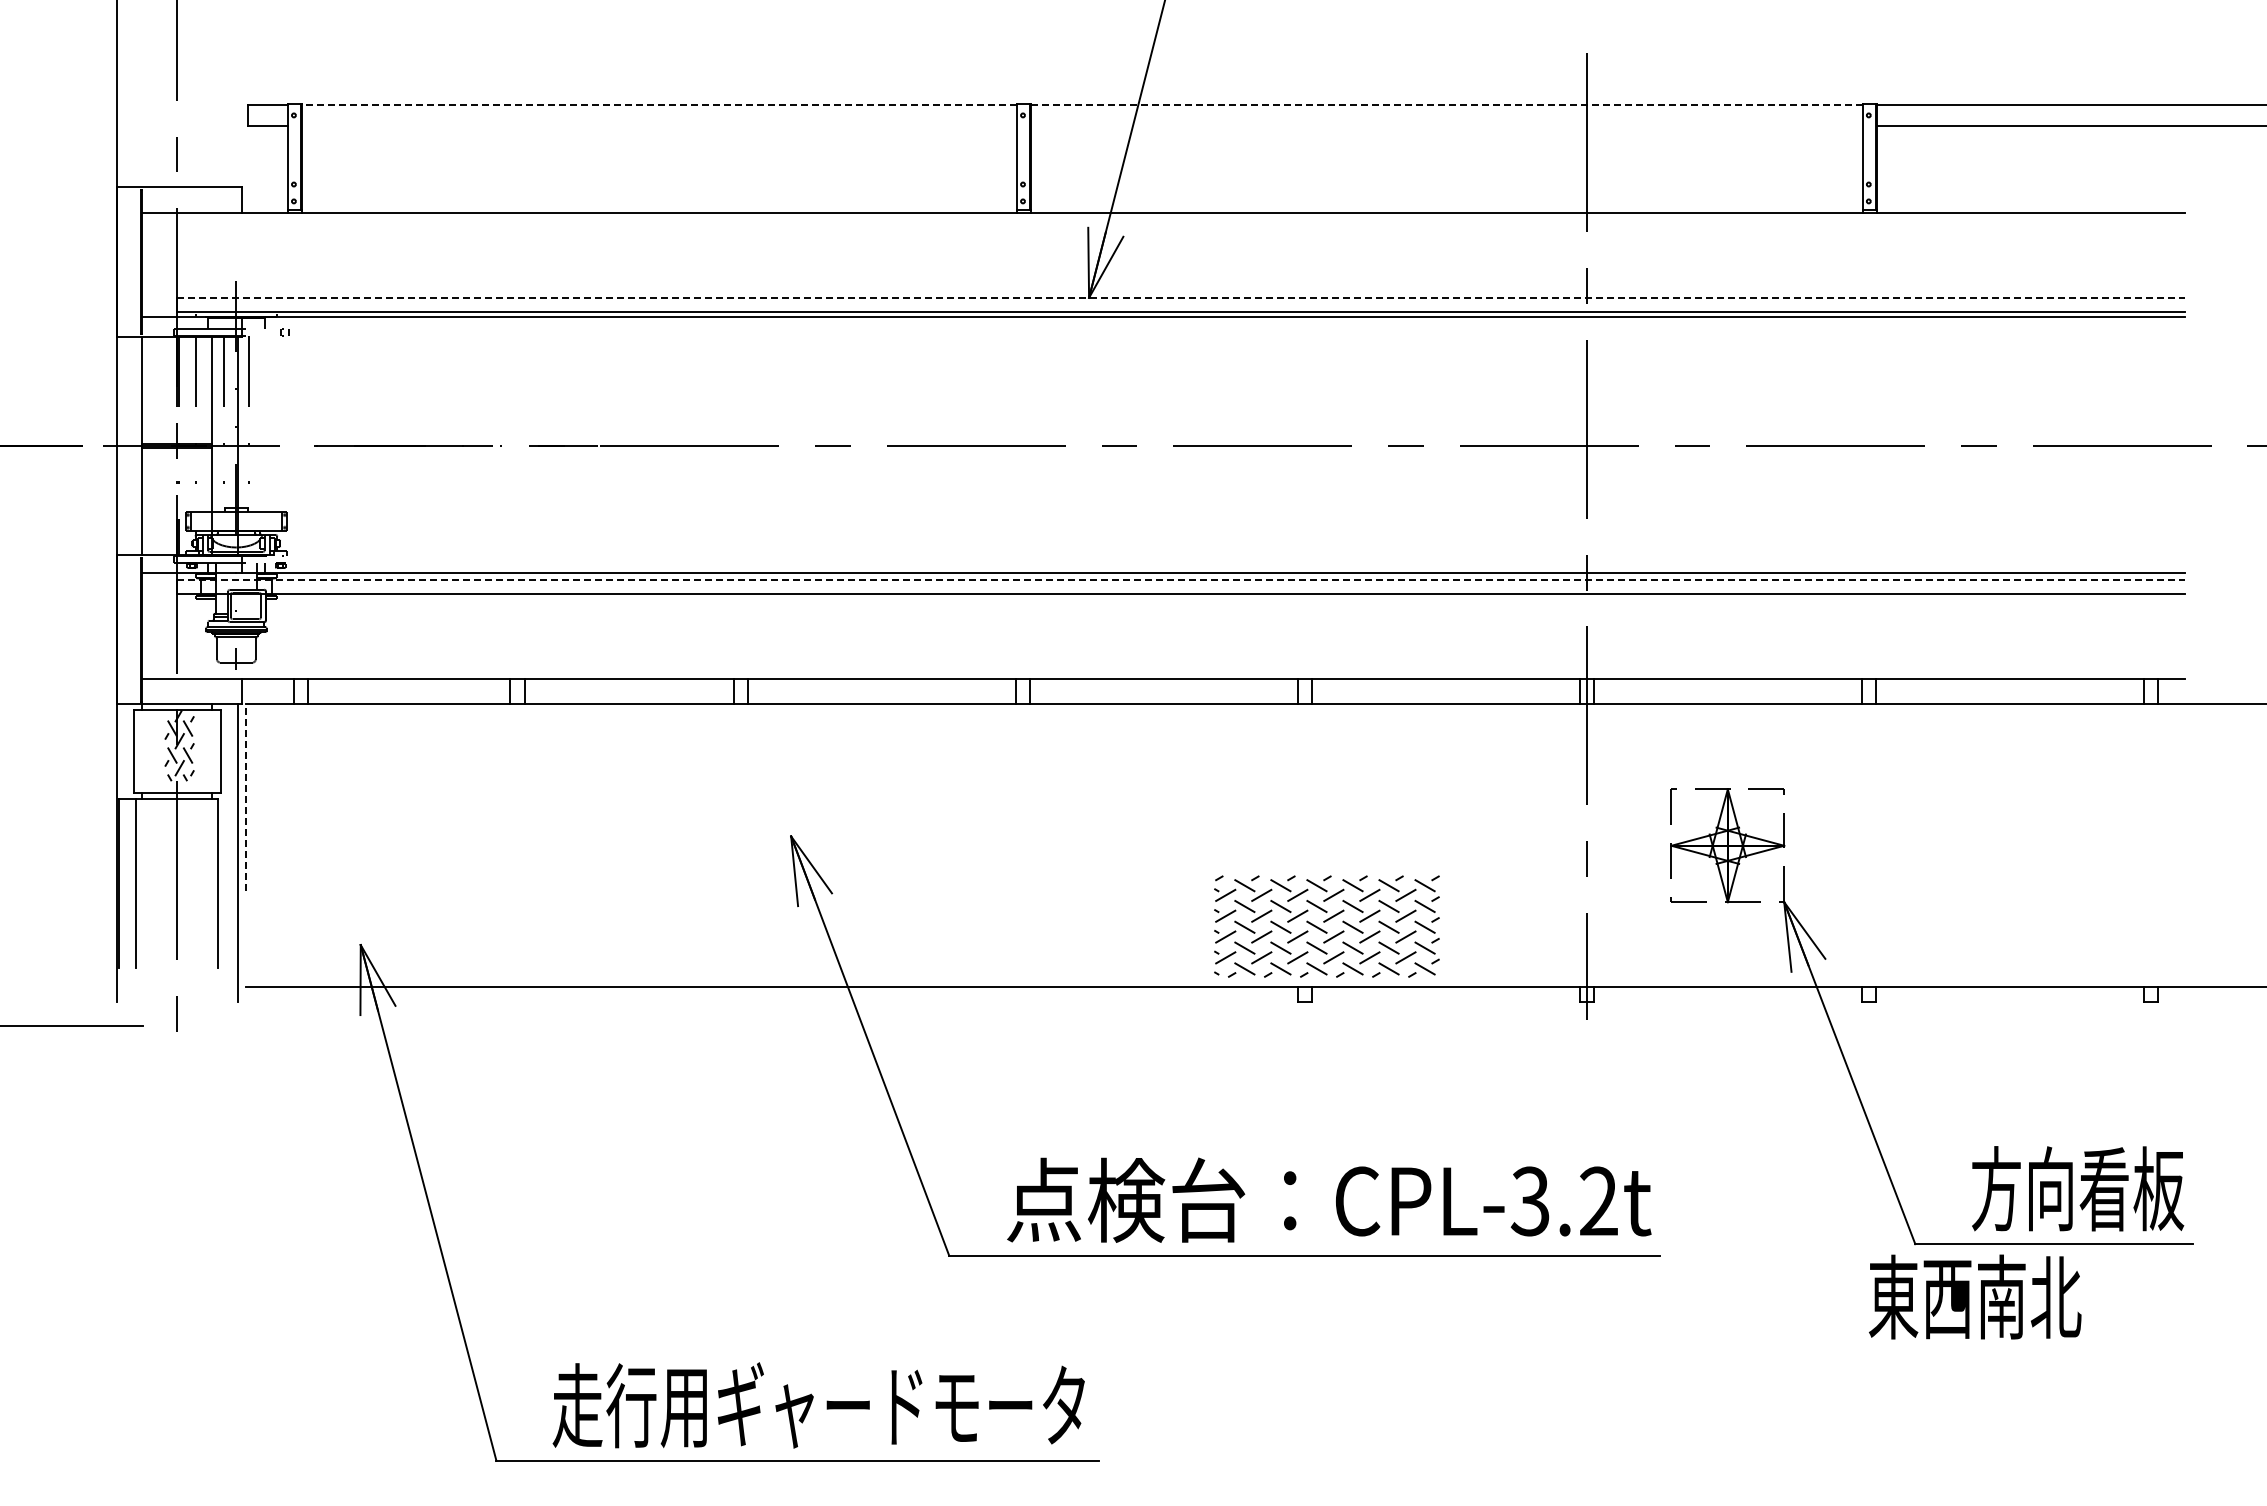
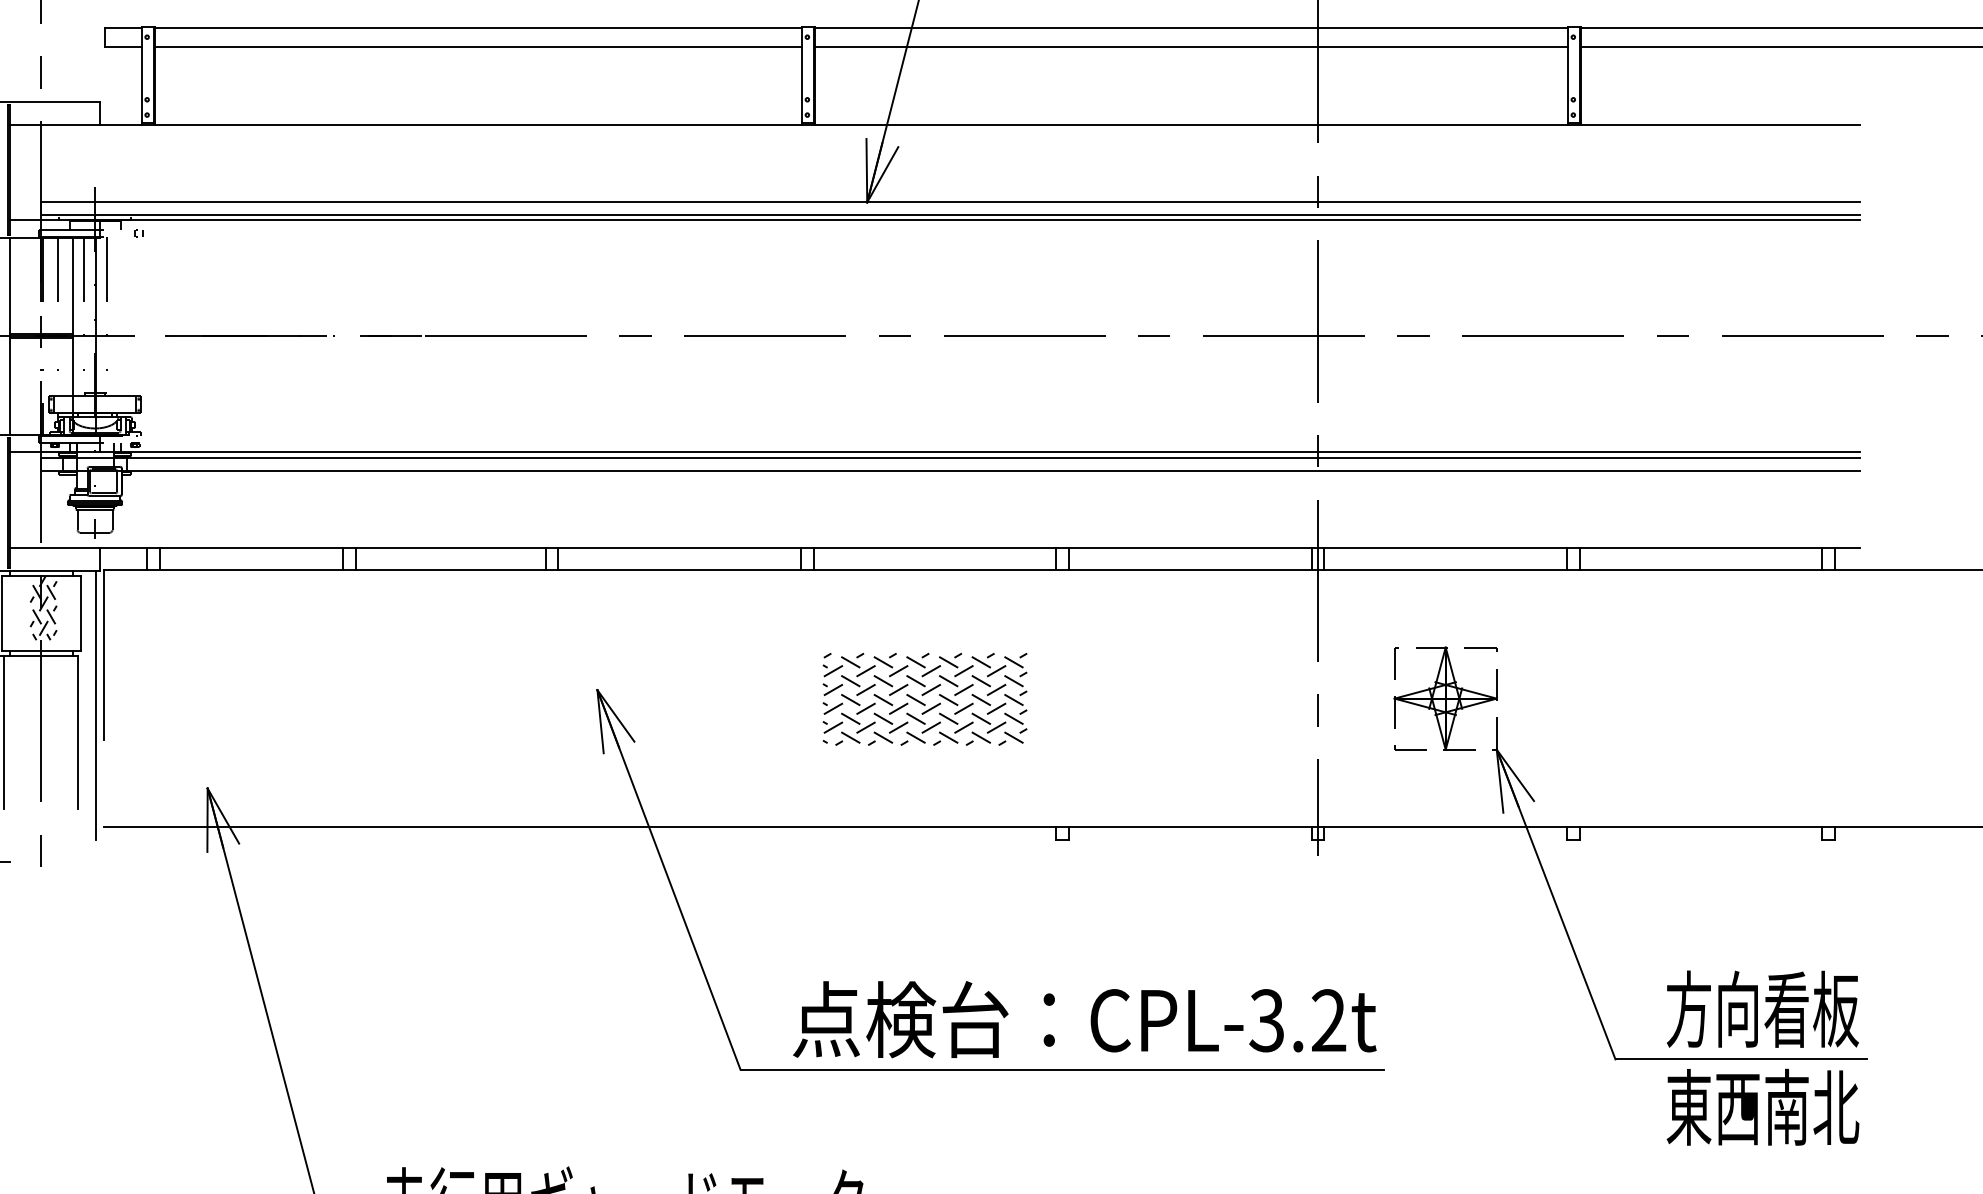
line: (659, 104) -> (478, 27), dashed -> solid
line: (1447, 104) -> (1191, 27), dashed -> solid
line: (659, 126) -> (478, 47), added
line: (1447, 126) -> (1191, 47), added
line: (1181, 297) -> (950, 202), dashed -> solid
line: (1181, 579) -> (950, 457), dashed -> solid
line: (246, 797) -> (104, 654), dashed -> solid
part: (1326, 926) -> (924, 699), moved
text: (1975, 1296) -> (1763, 1106), moved

